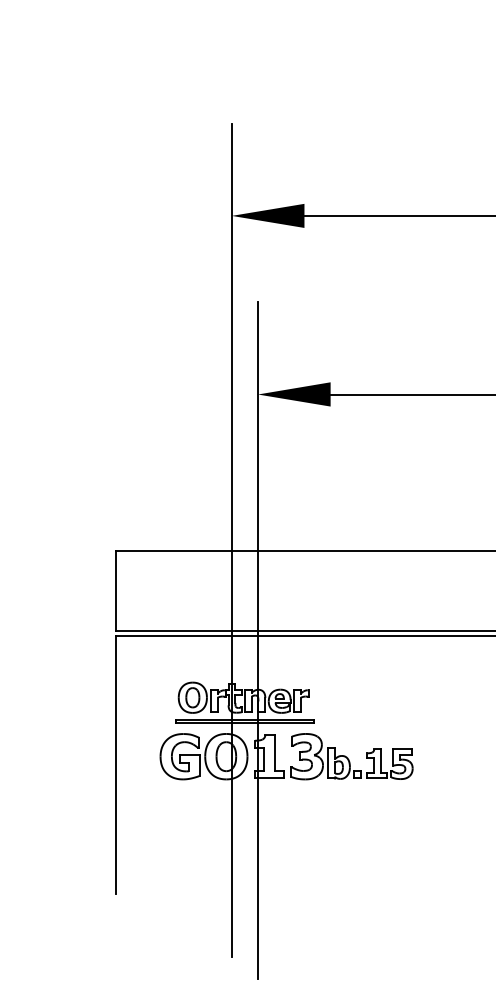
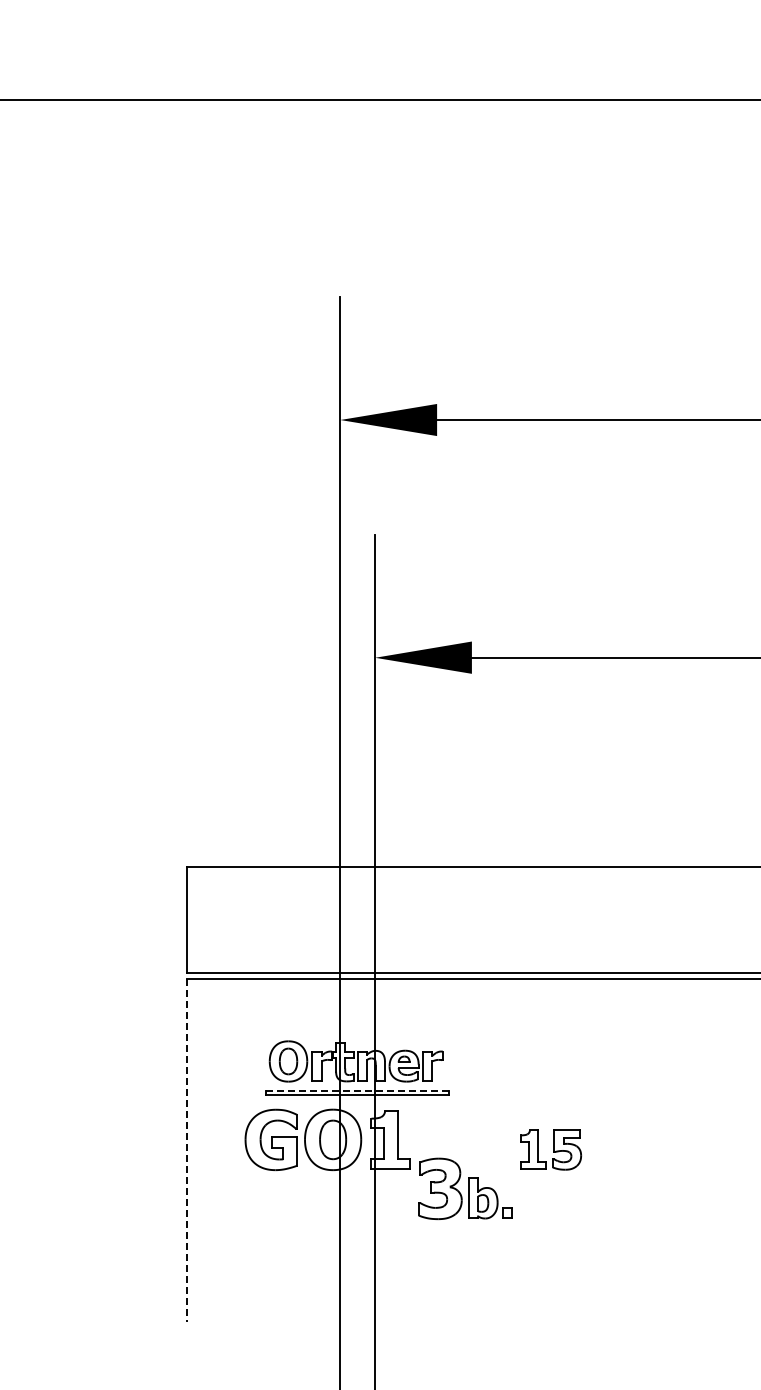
line: (244, 719) -> (357, 1090), solid -> dashed
part: (325, 756) -> (465, 1188), moved
line: (116, 764) -> (186, 1150), solid -> dashed

